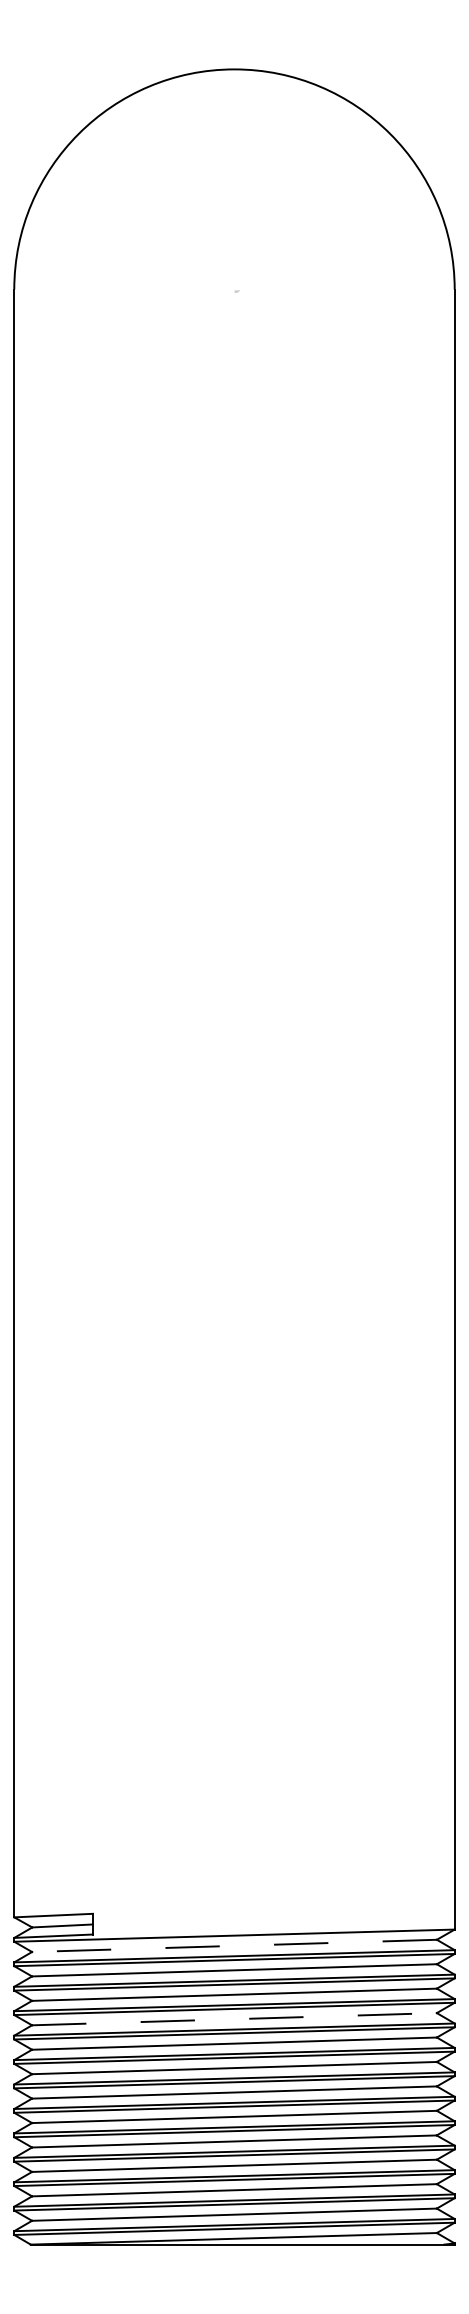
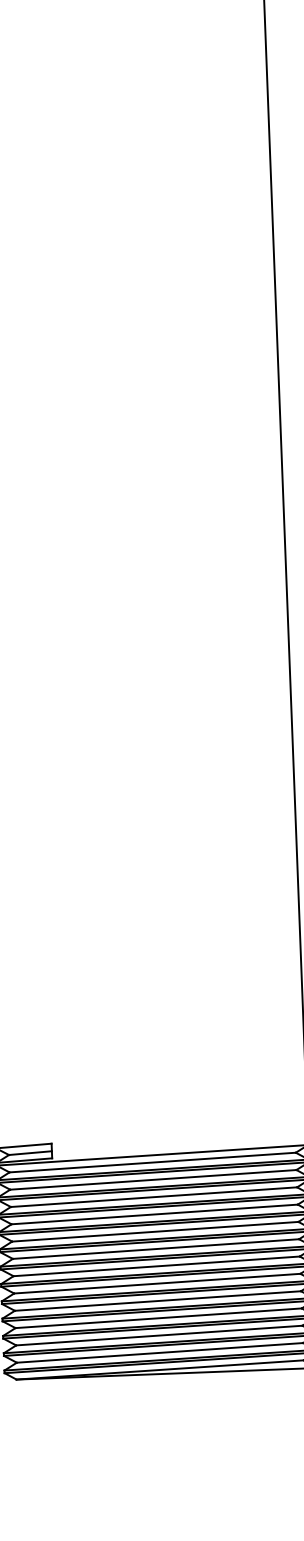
line: (233, 1945) -> (151, 1162), dashed -> solid
line: (234, 2019) -> (154, 1214), dashed -> solid

